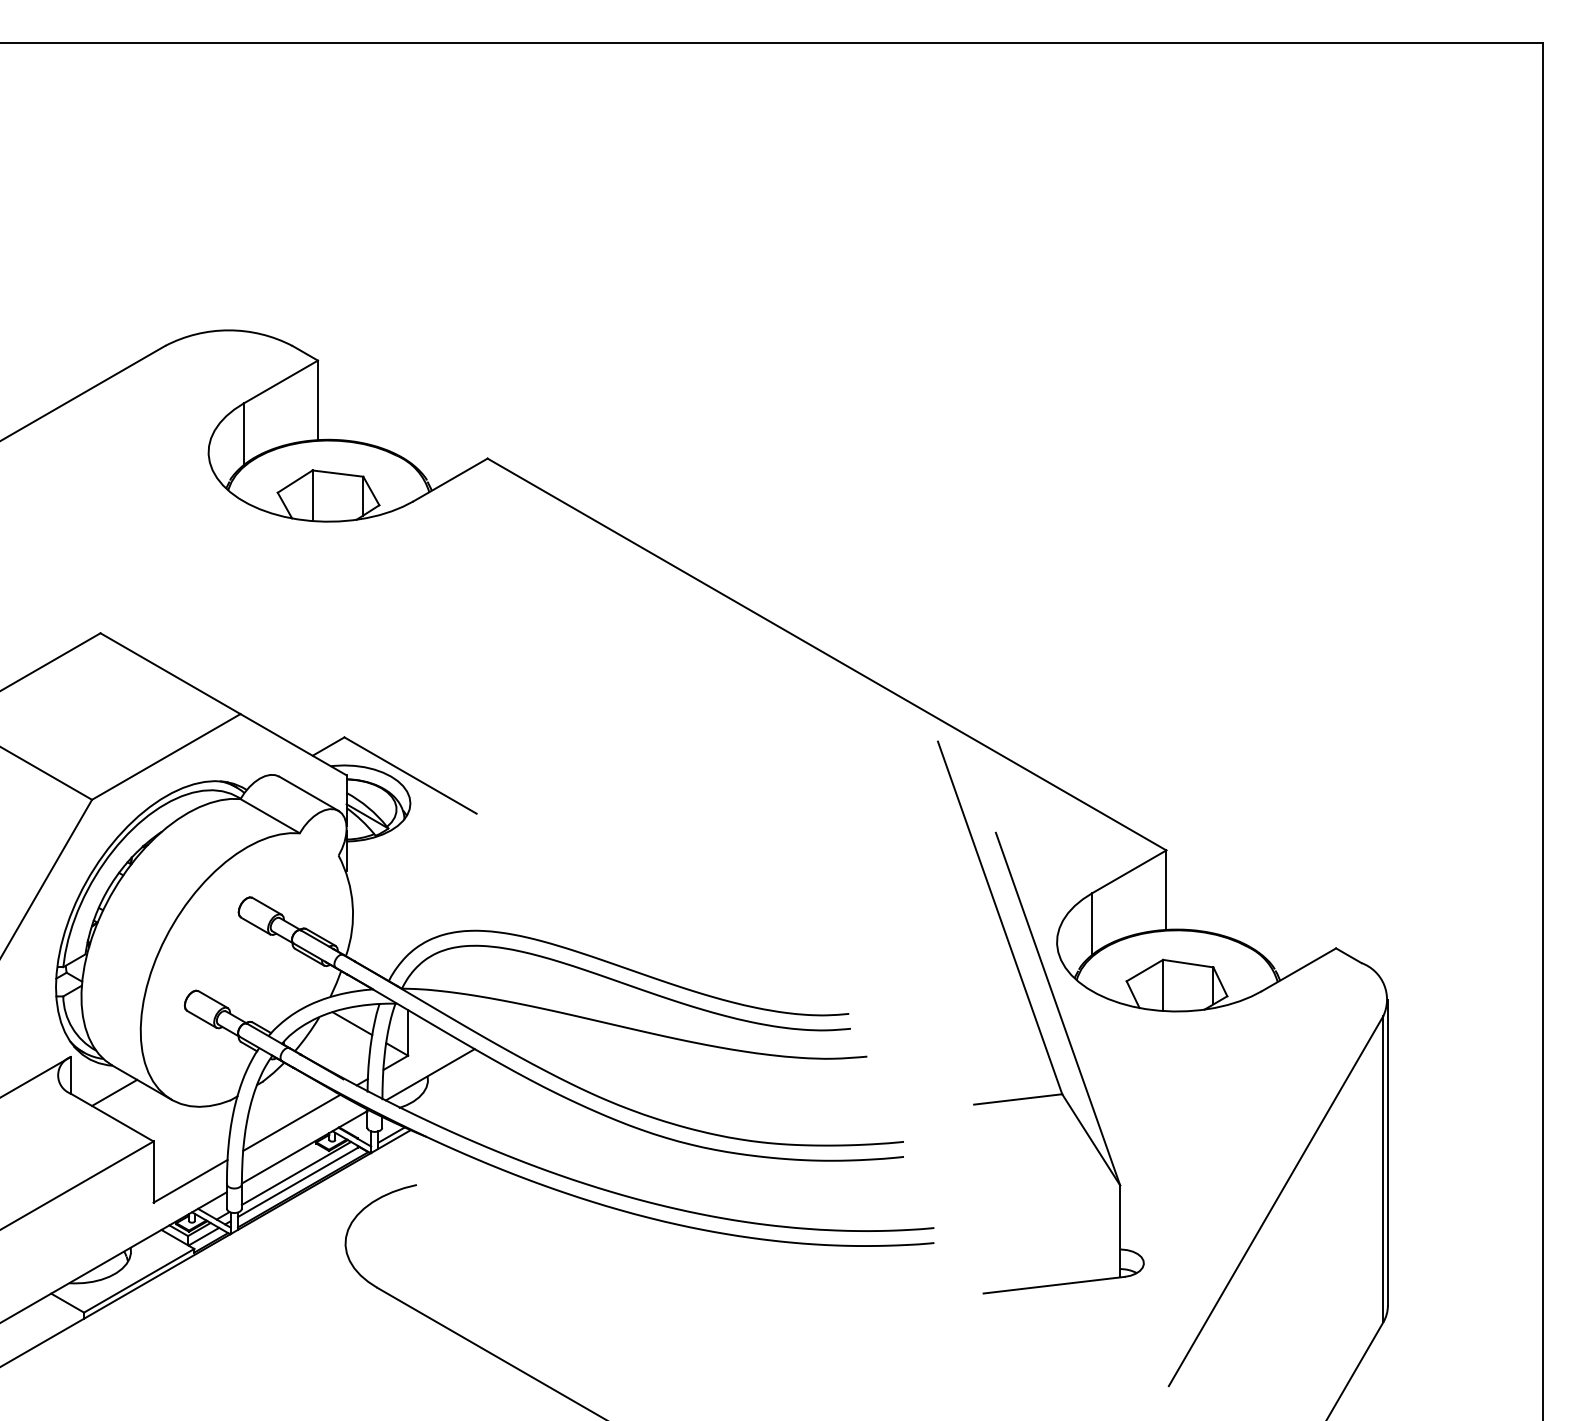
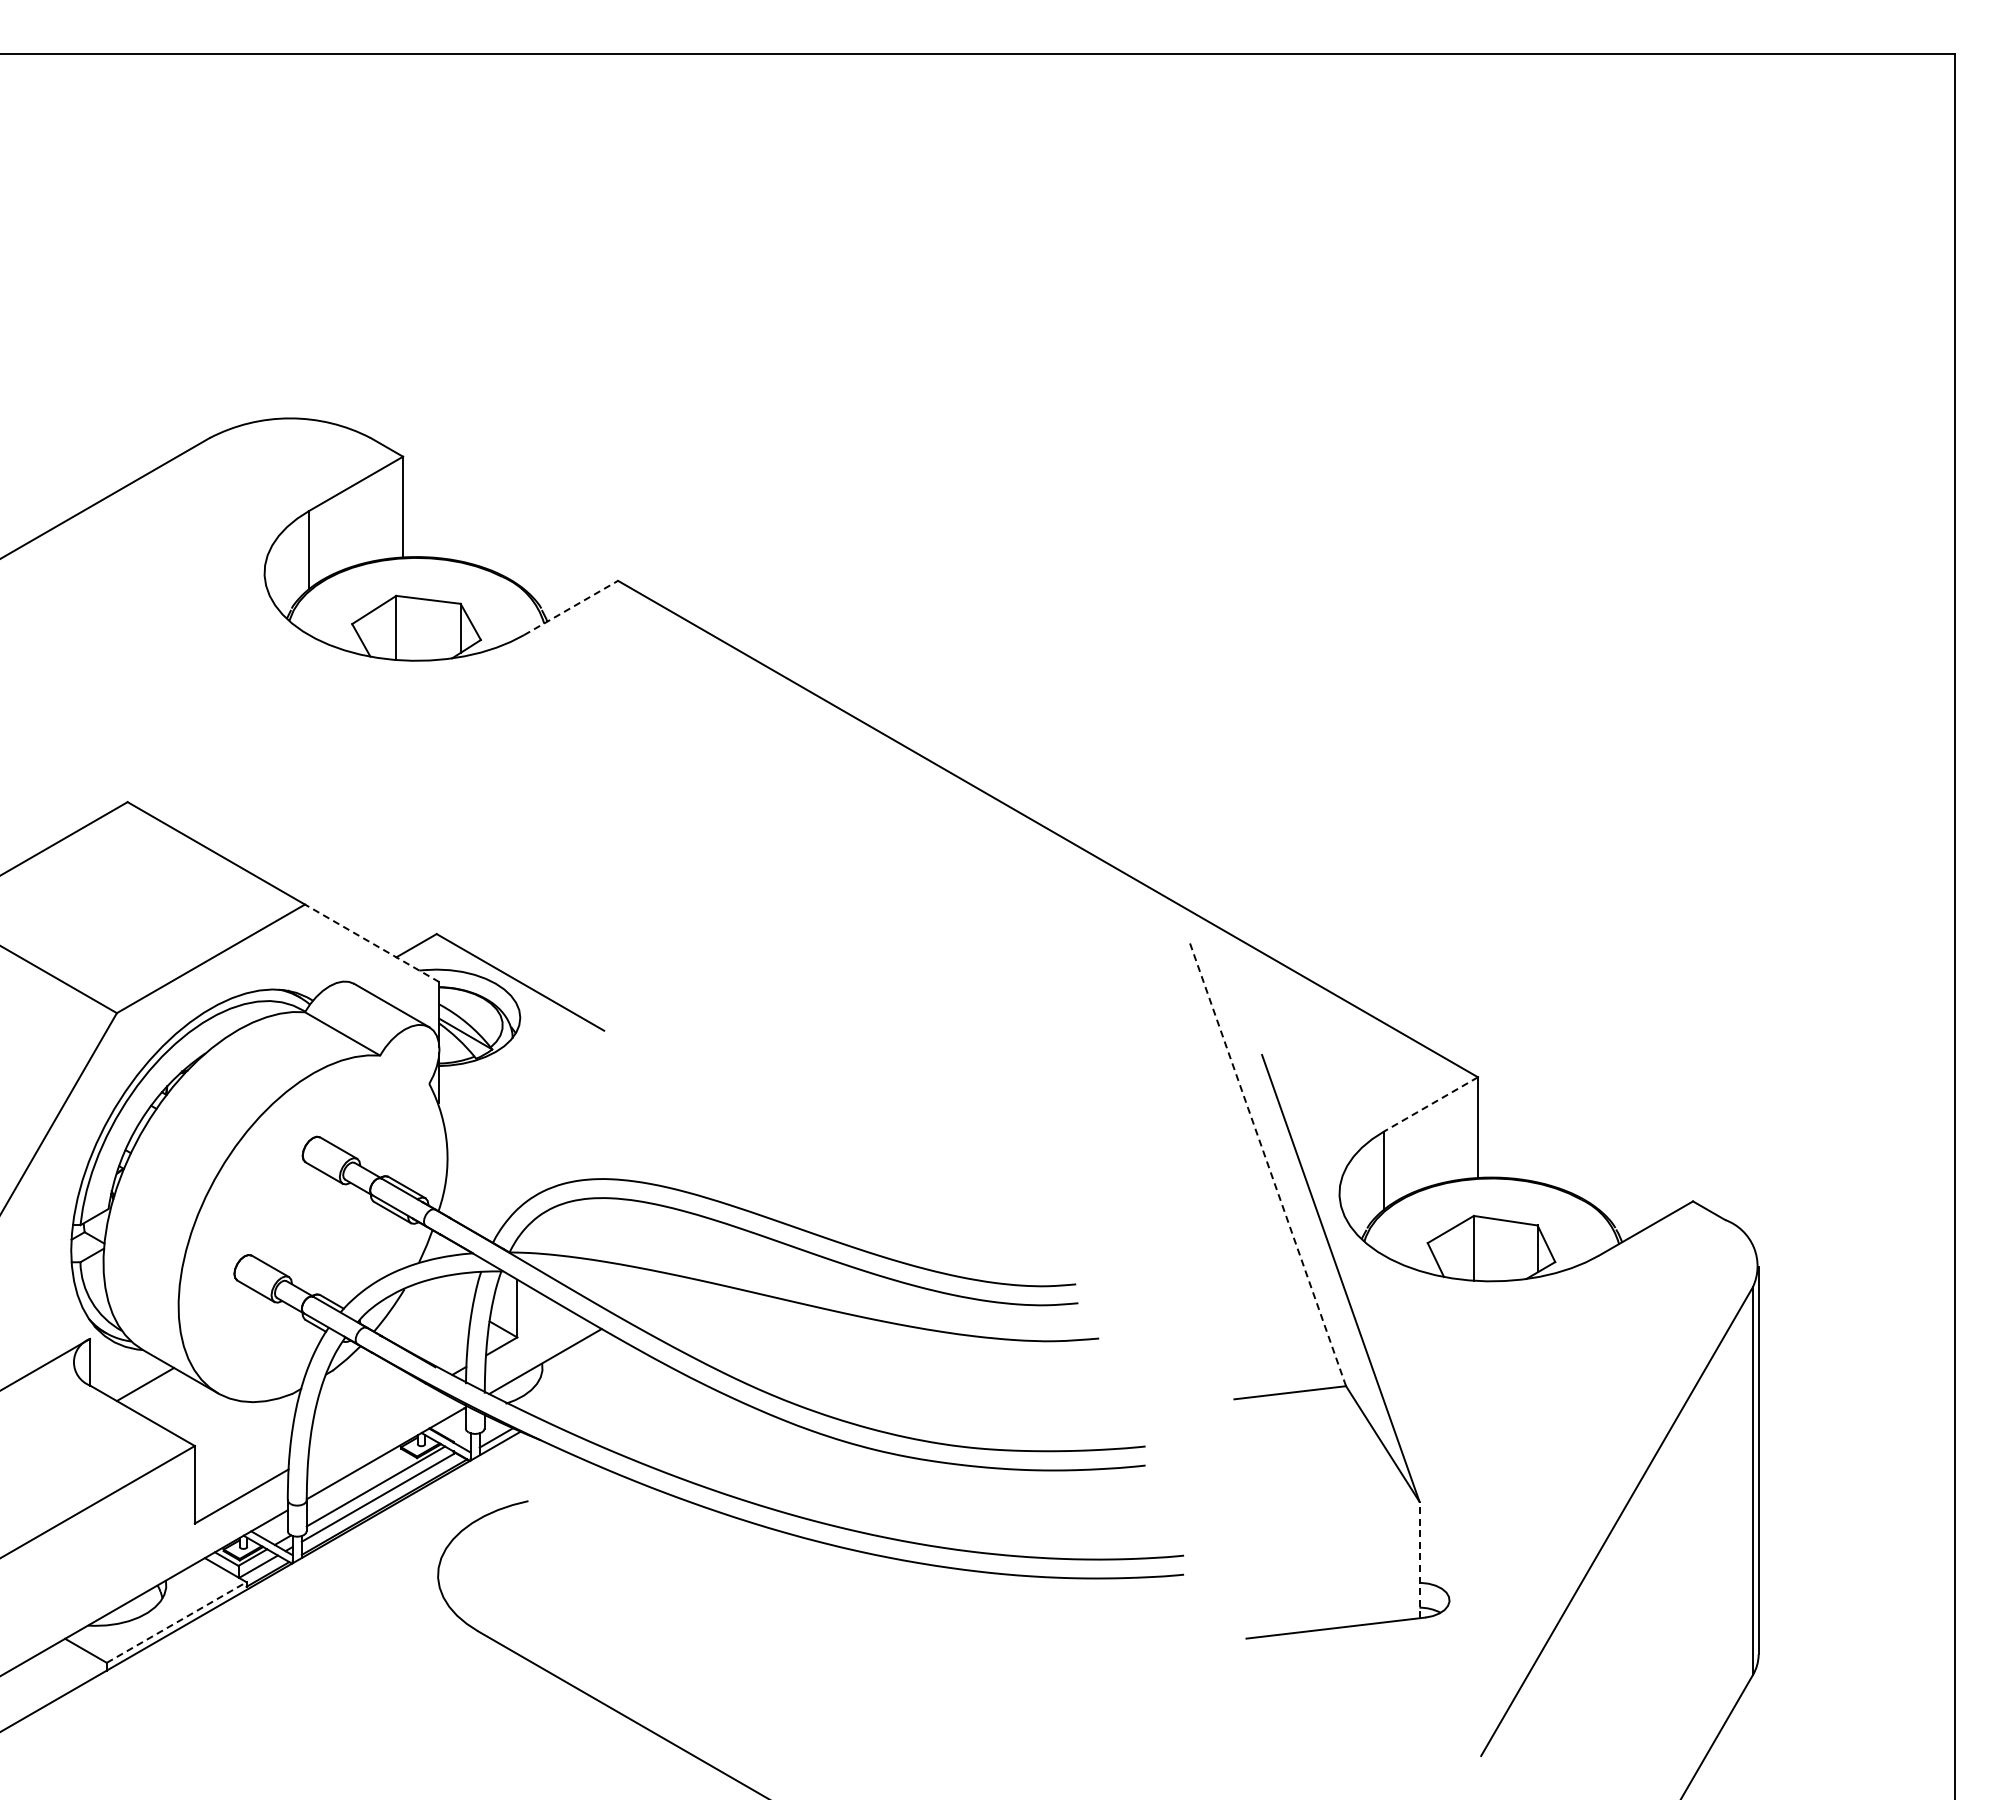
line: (450, 479) -> (571, 607), solid -> dashed
line: (293, 744) -> (372, 943), solid -> dashed
line: (1128, 871) -> (1430, 1104), solid -> dashed
line: (1000, 917) -> (1267, 1162), solid -> dashed
line: (352, 1023) -> (446, 1296), removed
line: (291, 1122) -> (369, 1421), removed
line: (1120, 1231) -> (1419, 1559), solid -> dashed
line: (139, 1280) -> (176, 1622), solid -> dashed

